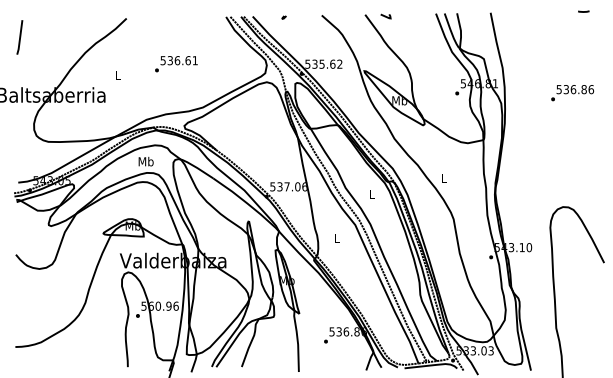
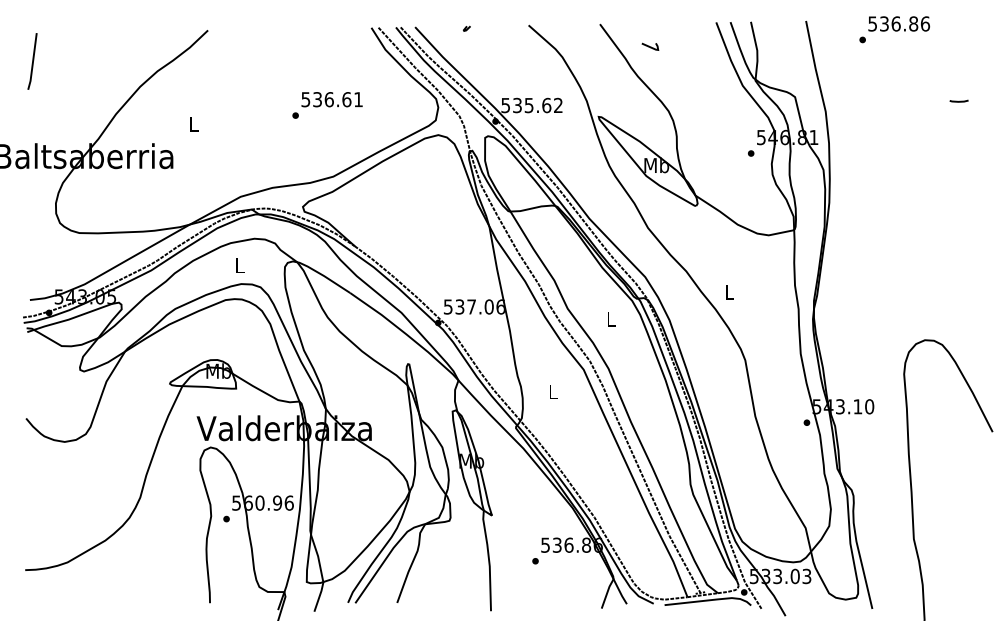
line: (583, 11) -> (958, 101), moved
line: (385, 16) -> (649, 46), moved
text: (176, 64) -> (327, 105), moved
text: (572, 93) -> (894, 30), moved
text: (145, 161) -> (238, 265), Mb -> L

